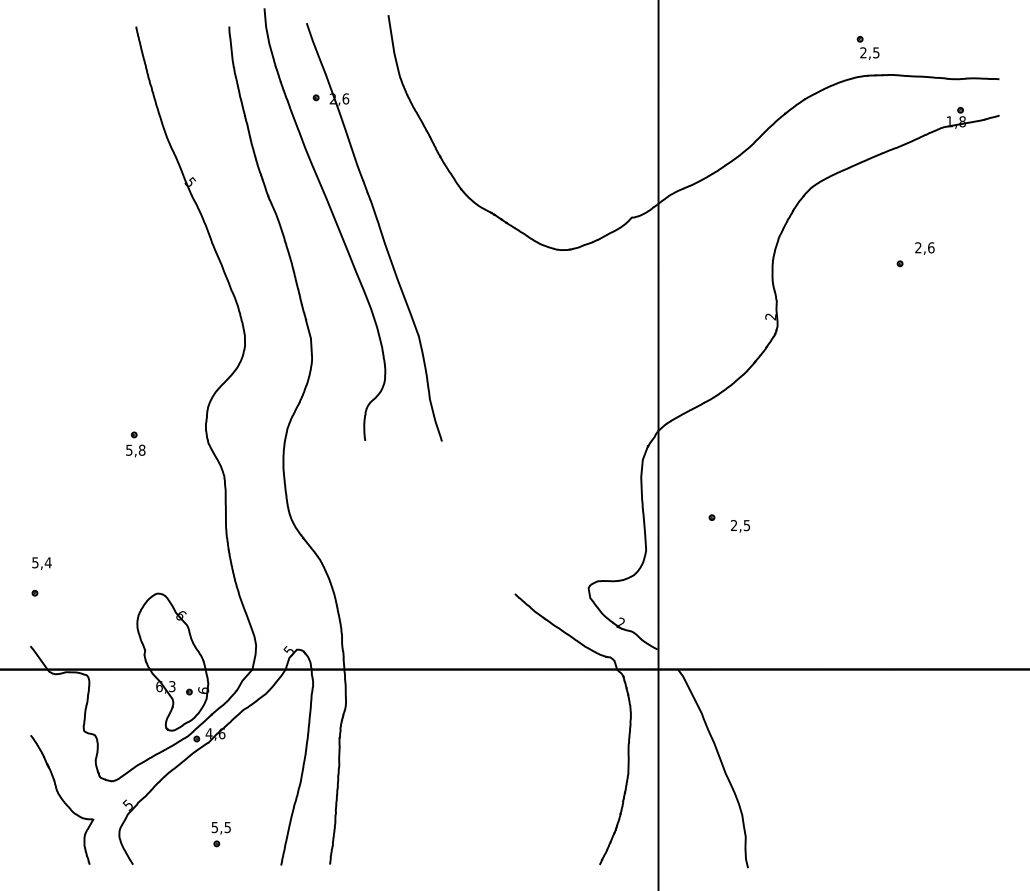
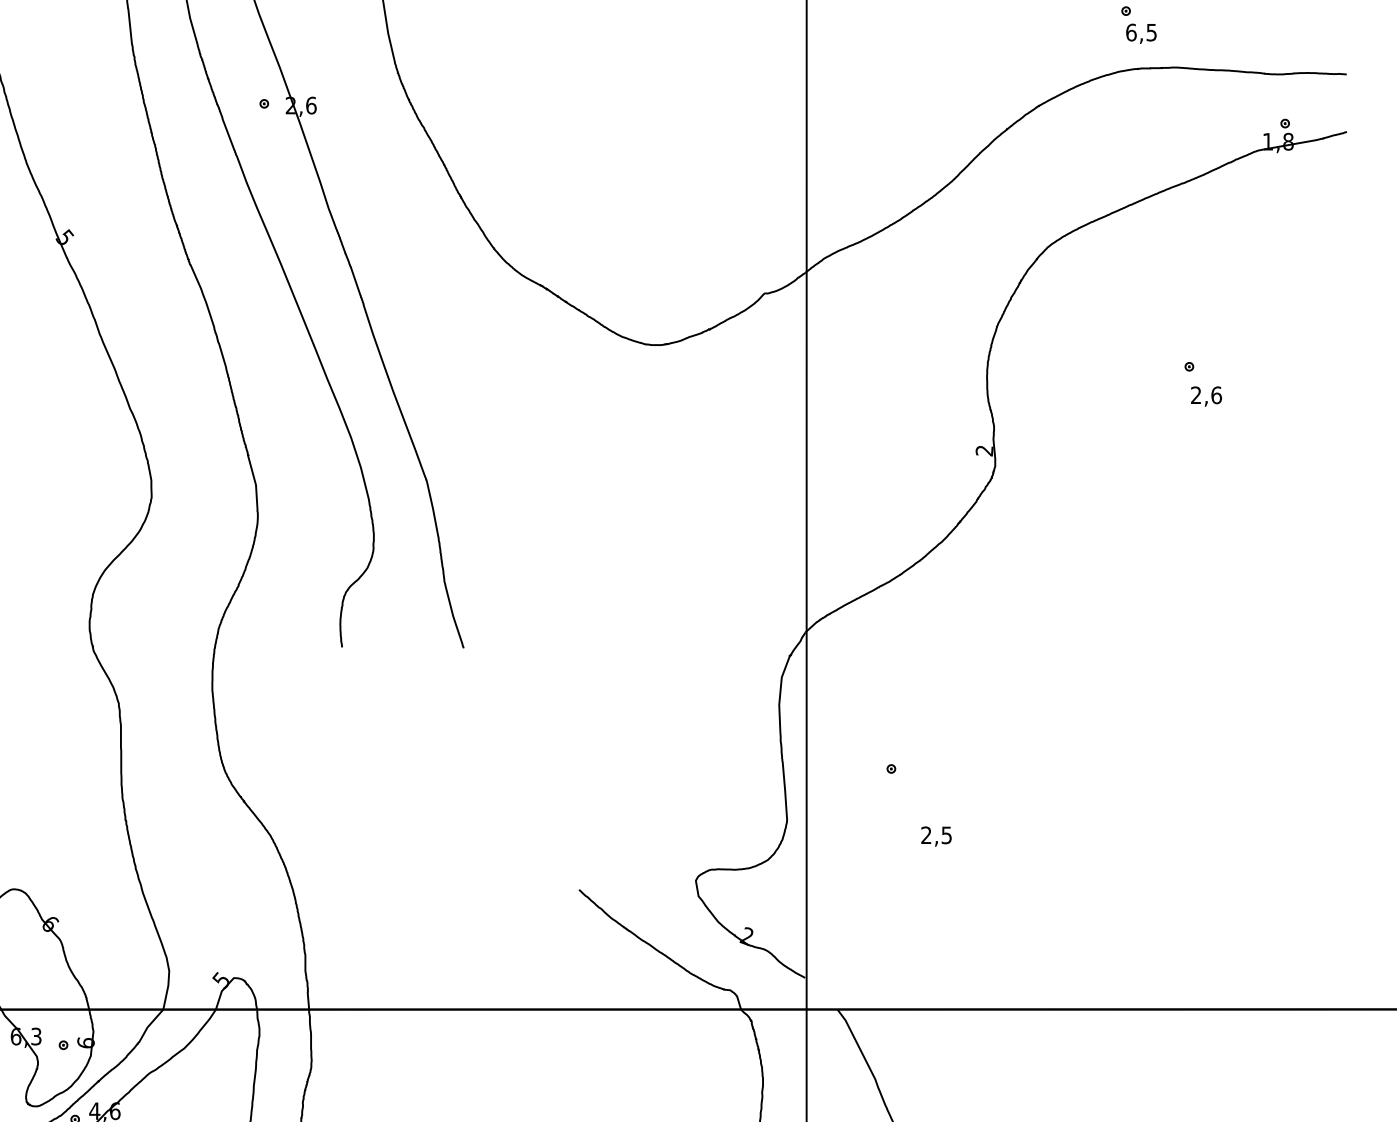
text: (863, 52) -> (1131, 32), 2,5 -> 6,5
text: (924, 248) -> (1205, 396), moved
text: (740, 526) -> (936, 836), moved

